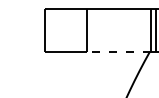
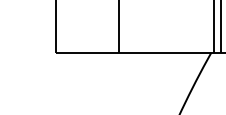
line: (118, 51) -> (164, 52), dashed -> solid

